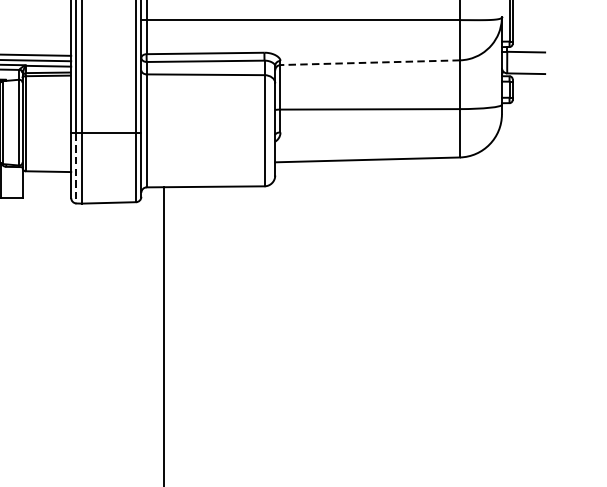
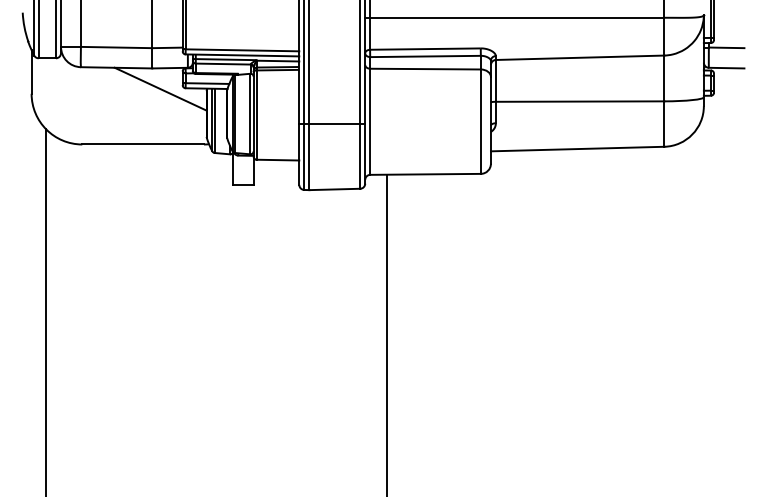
line: (369, 62) -> (579, 57), dashed -> solid
line: (76, 168) -> (304, 157), dashed -> solid

